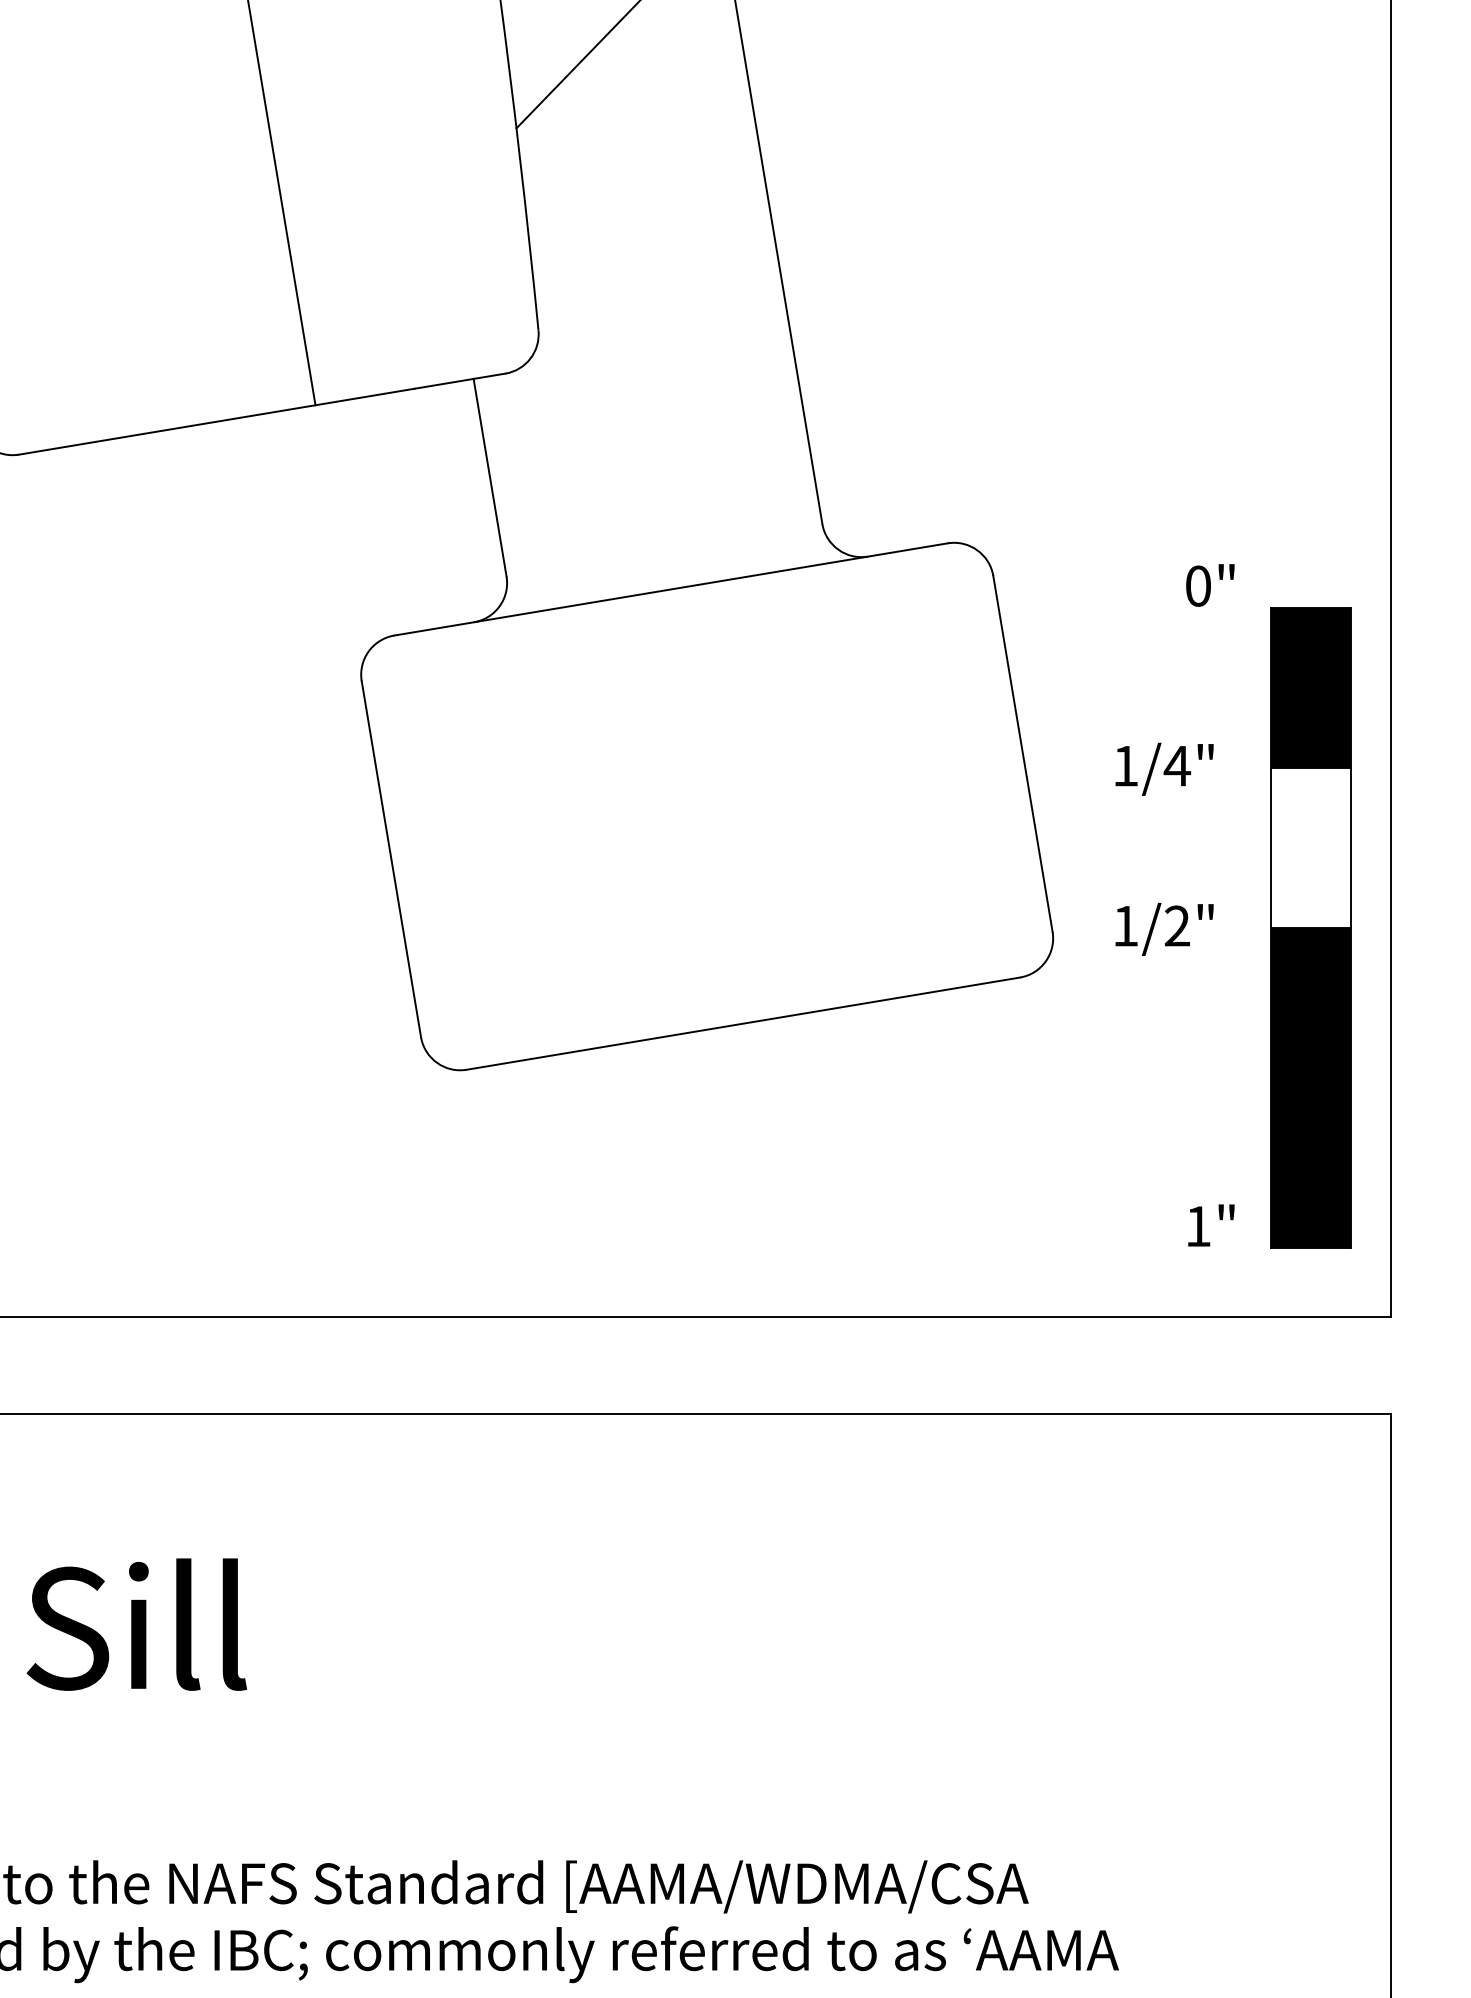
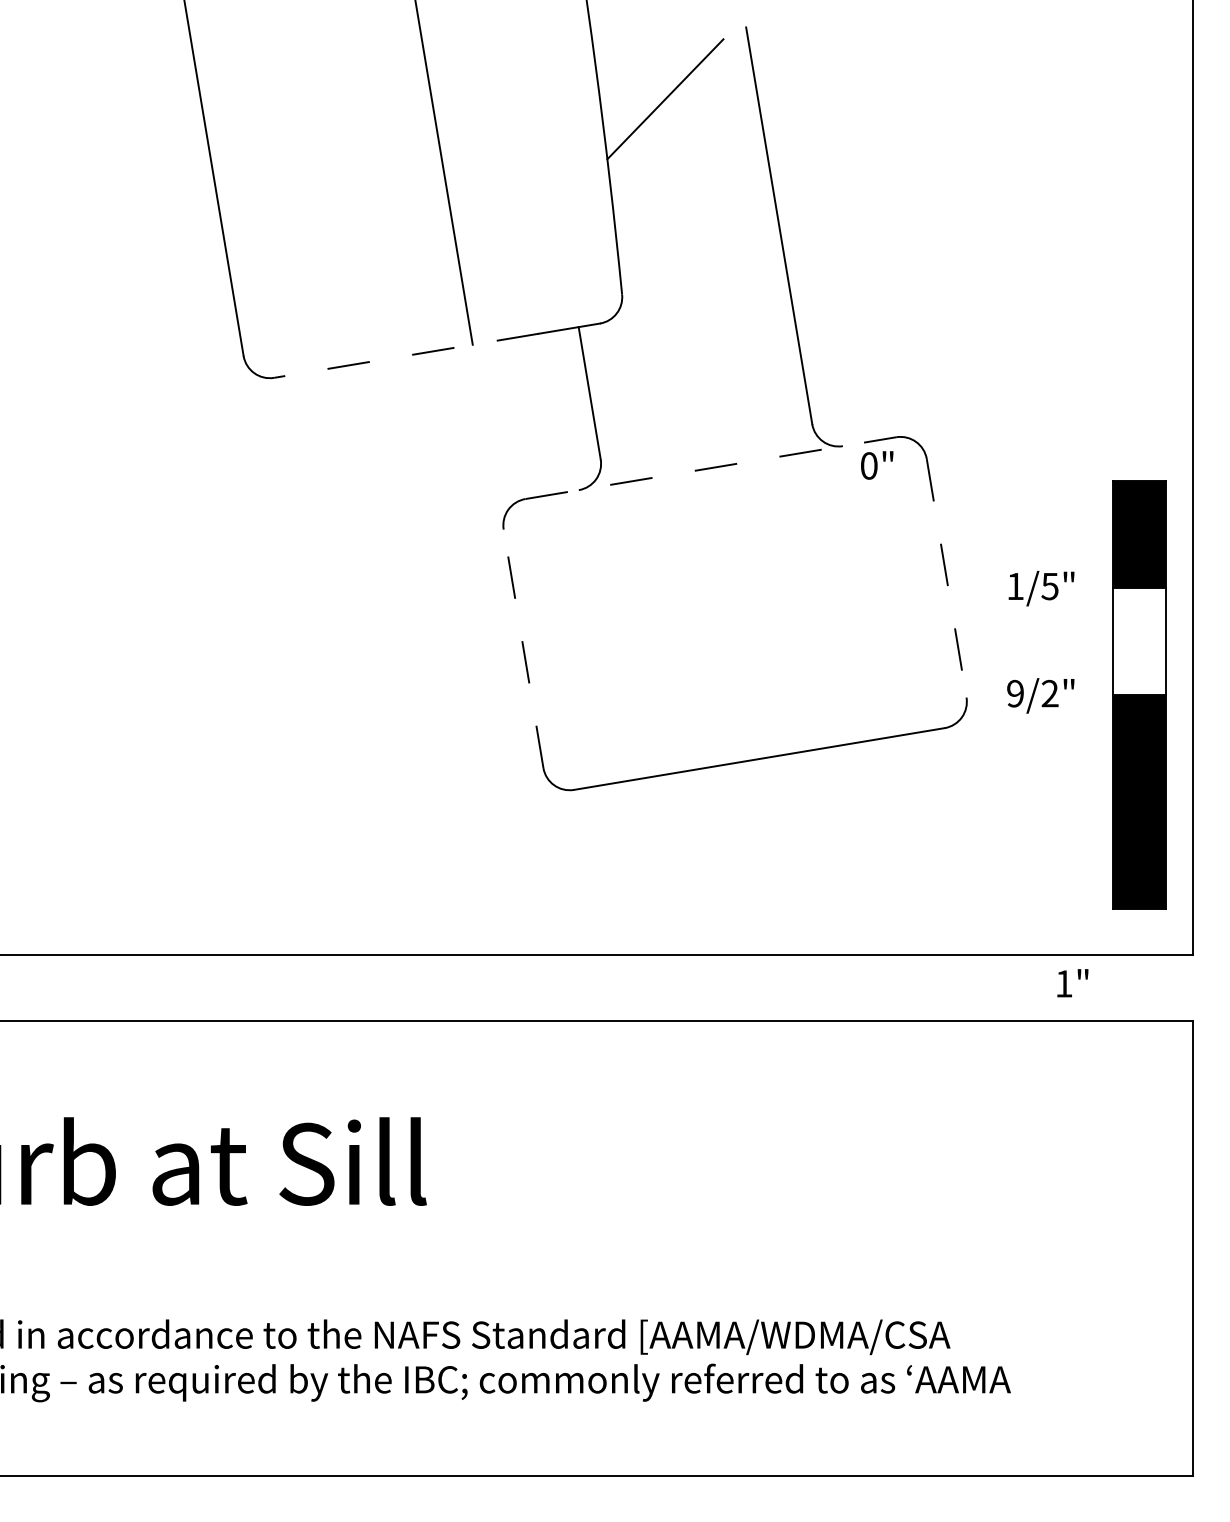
line: (216, 421) -> (406, 355), solid -> dashed
text: (1210, 585) -> (877, 465), moved
line: (670, 589) -> (710, 468), solid -> dashed
line: (1022, 754) -> (946, 578), solid -> dashed
text: (1176, 766) -> (1049, 586), 1/4" -> 1/5"
line: (391, 858) -> (523, 648), solid -> dashed
text: (1125, 925) -> (1015, 693), 1/2" -> 9/2"
text: (1210, 1225) -> (1072, 983), moved

